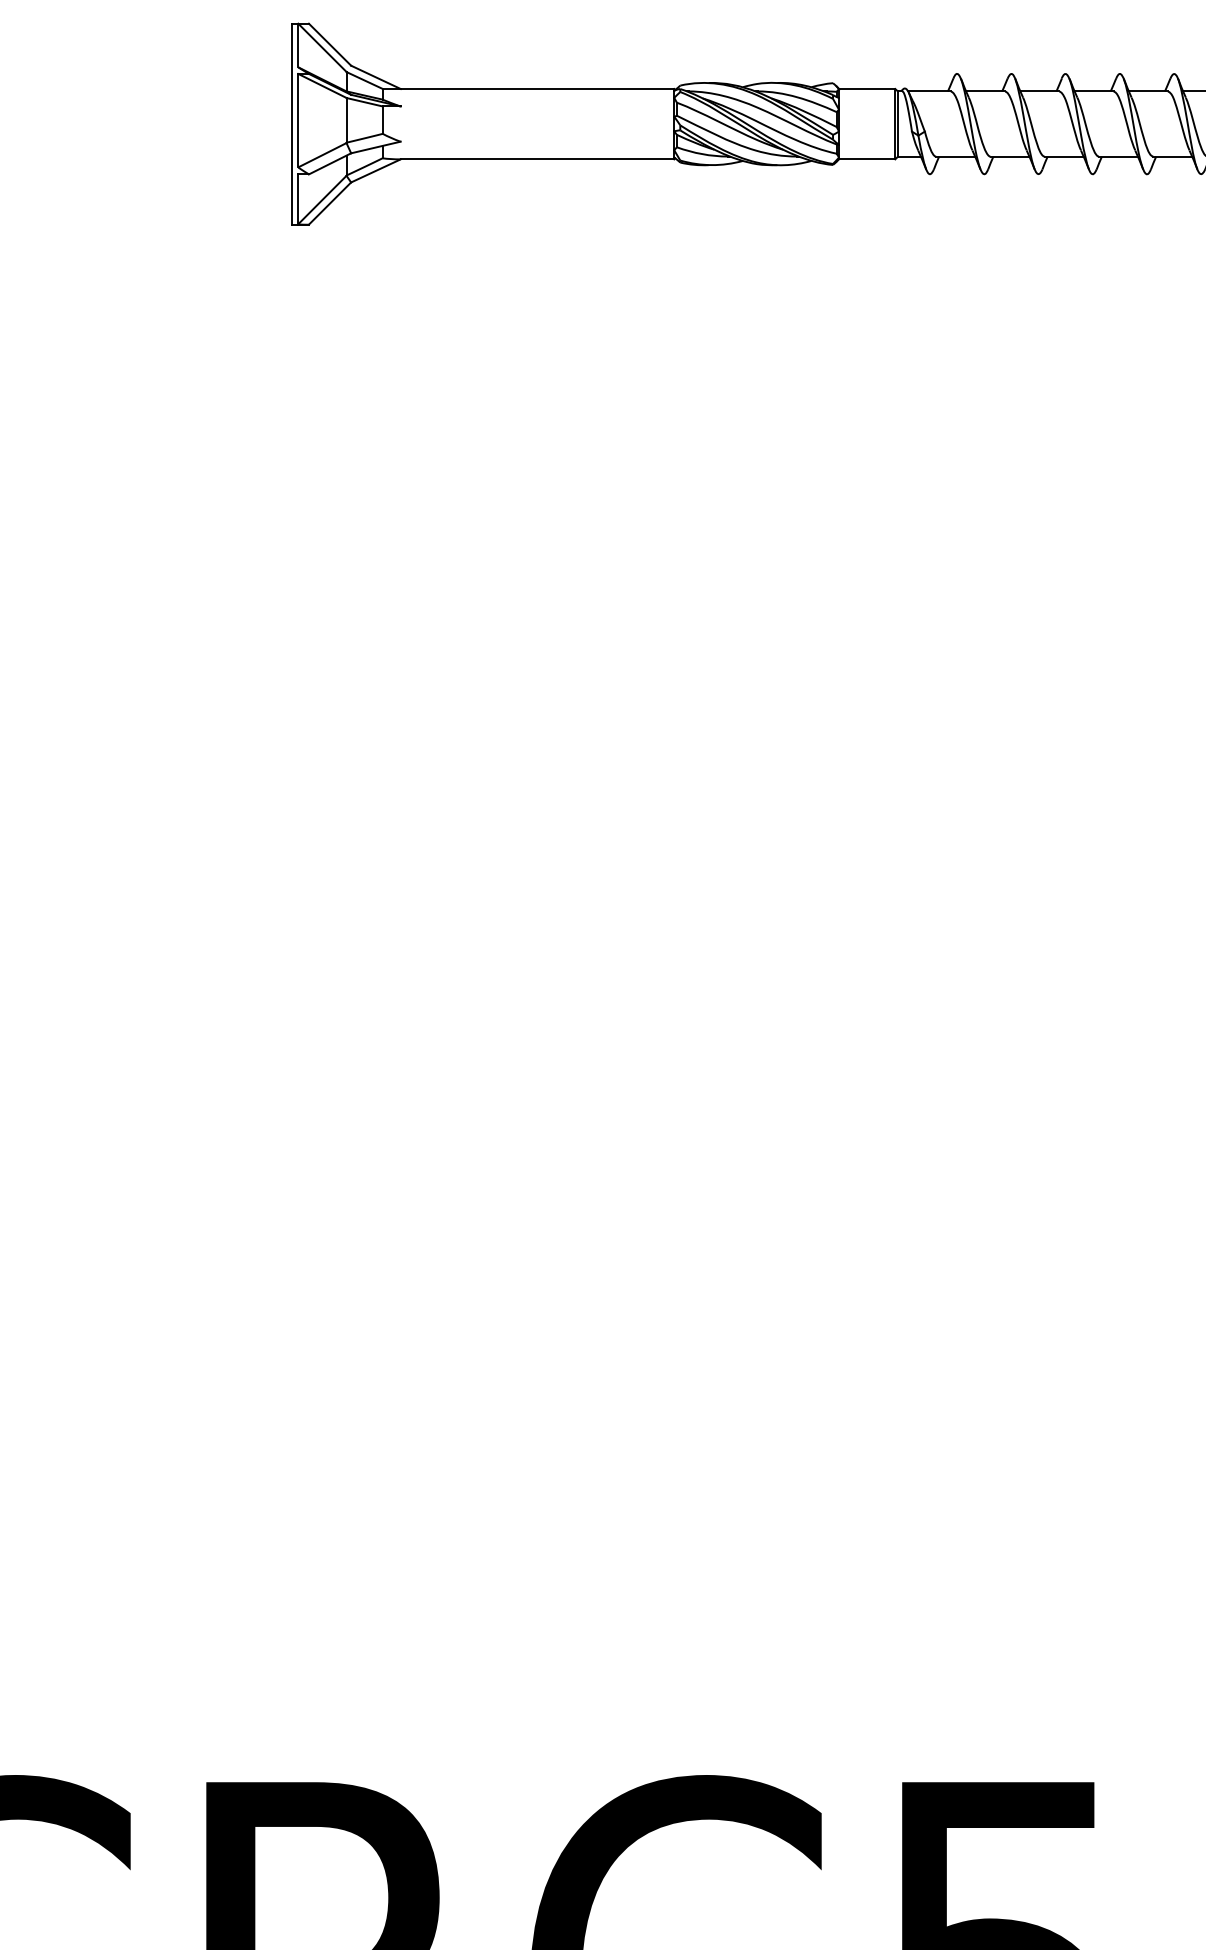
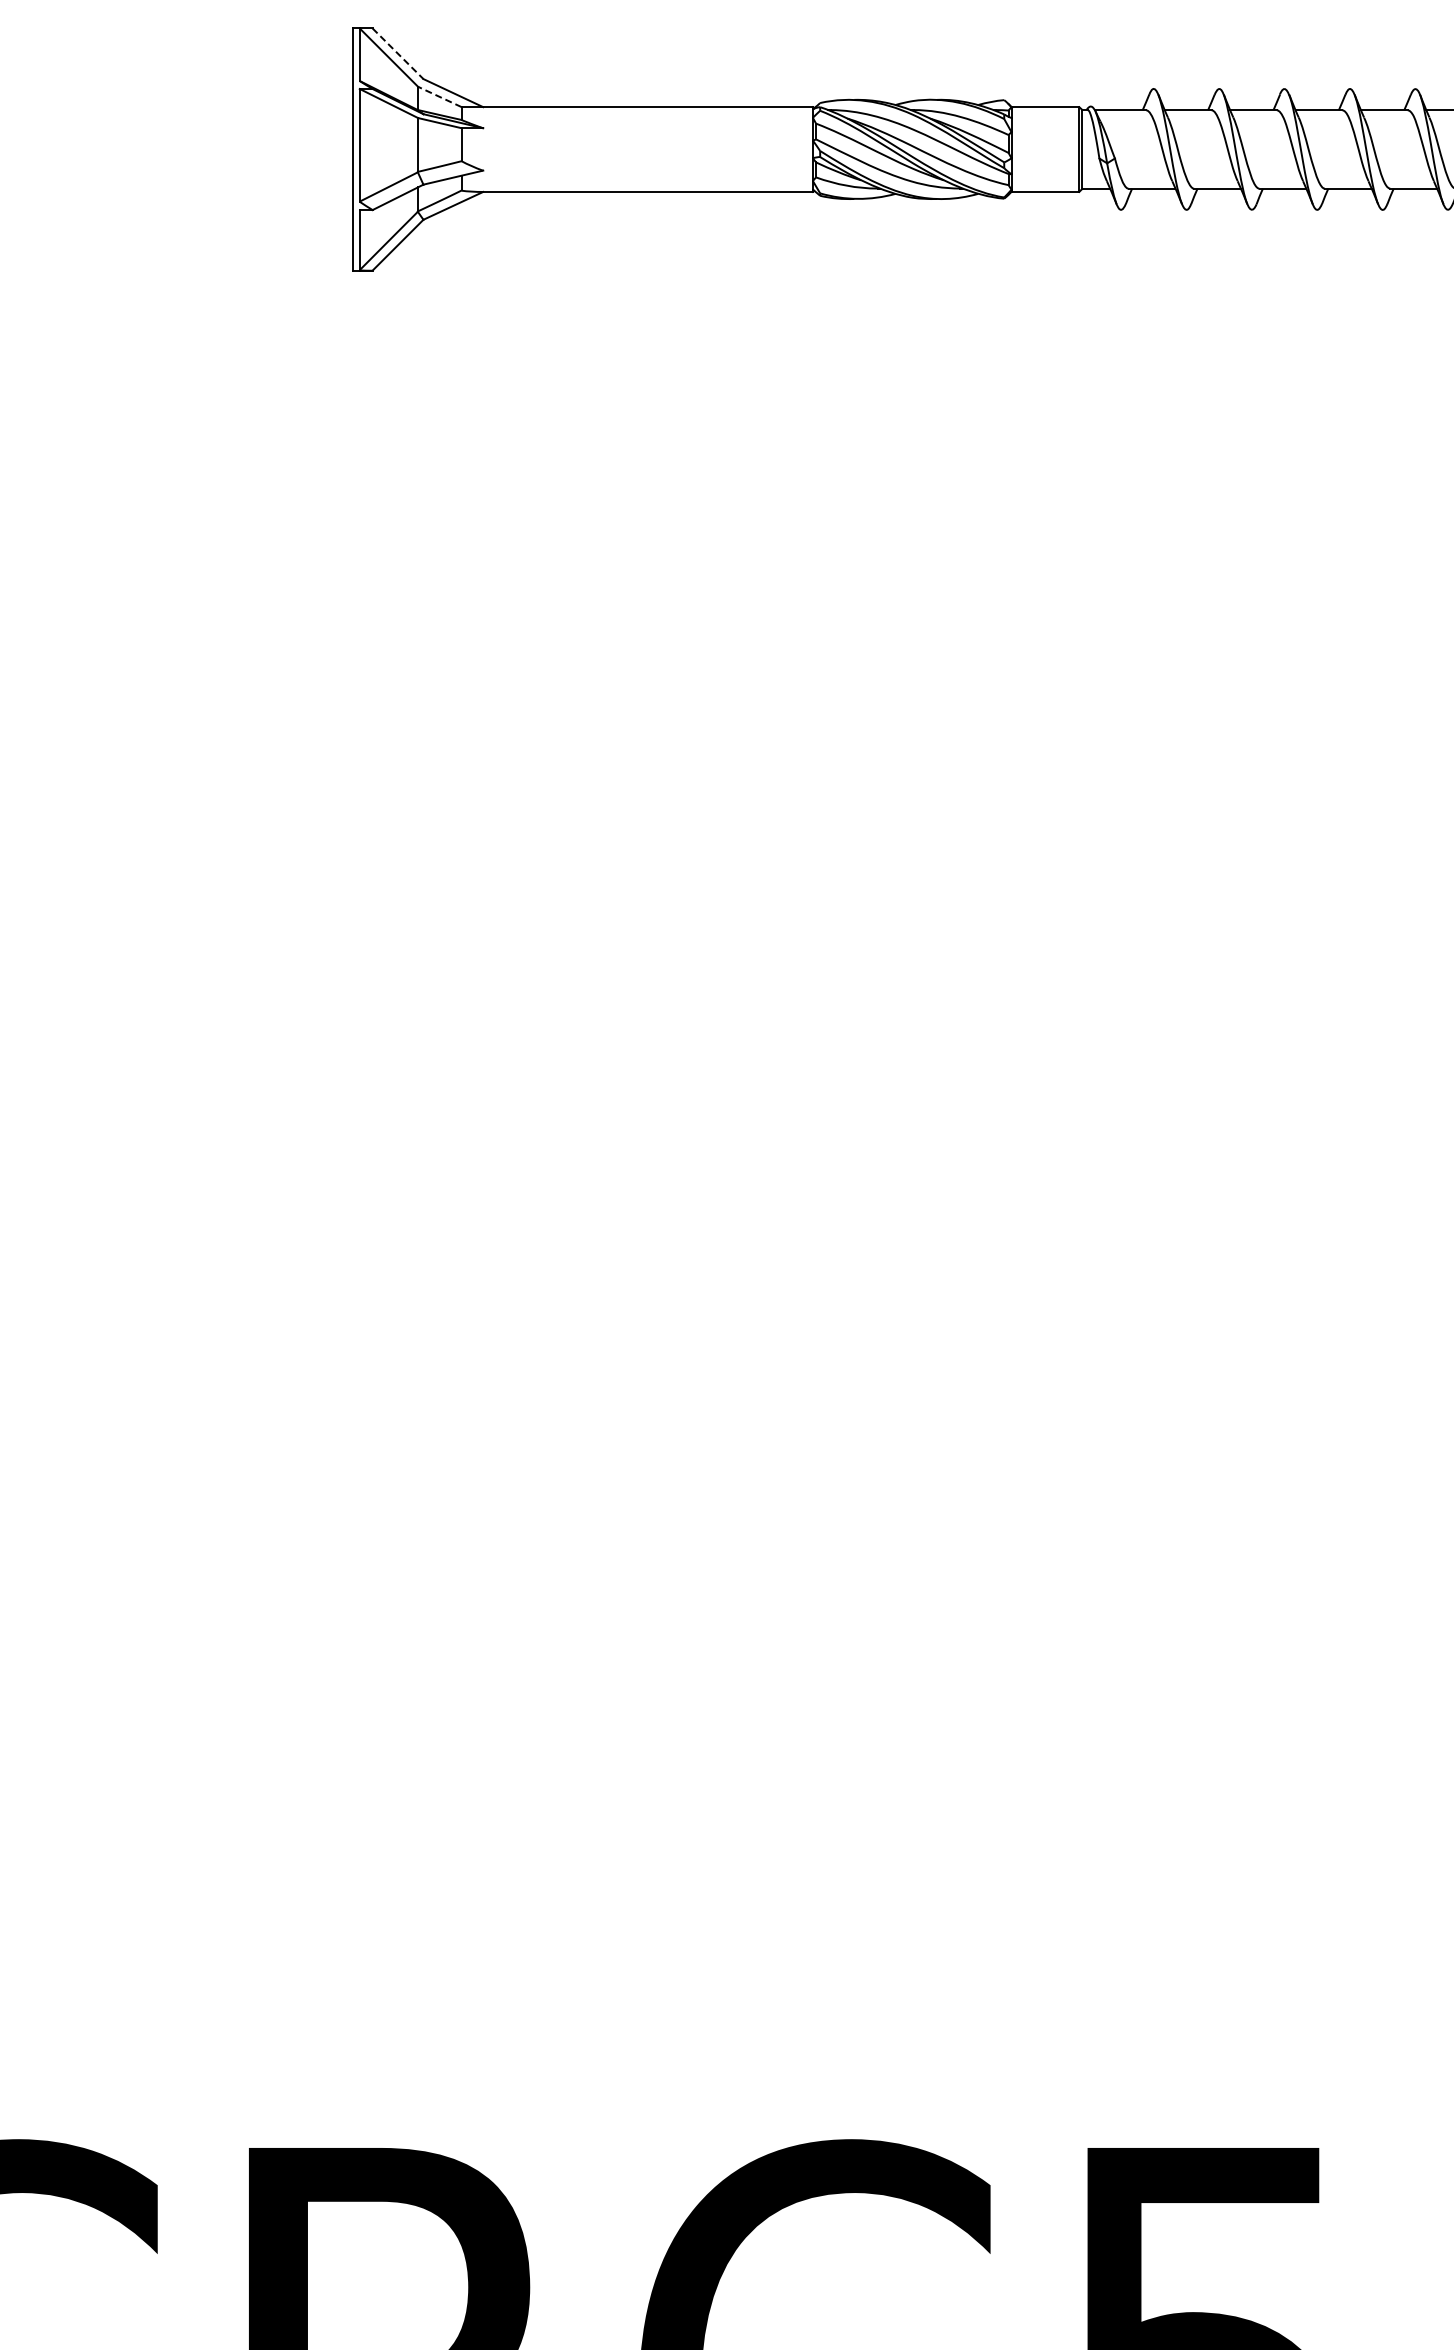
line: (330, 44) -> (398, 53), solid -> dashed
line: (364, 80) -> (439, 96), solid -> dashed

